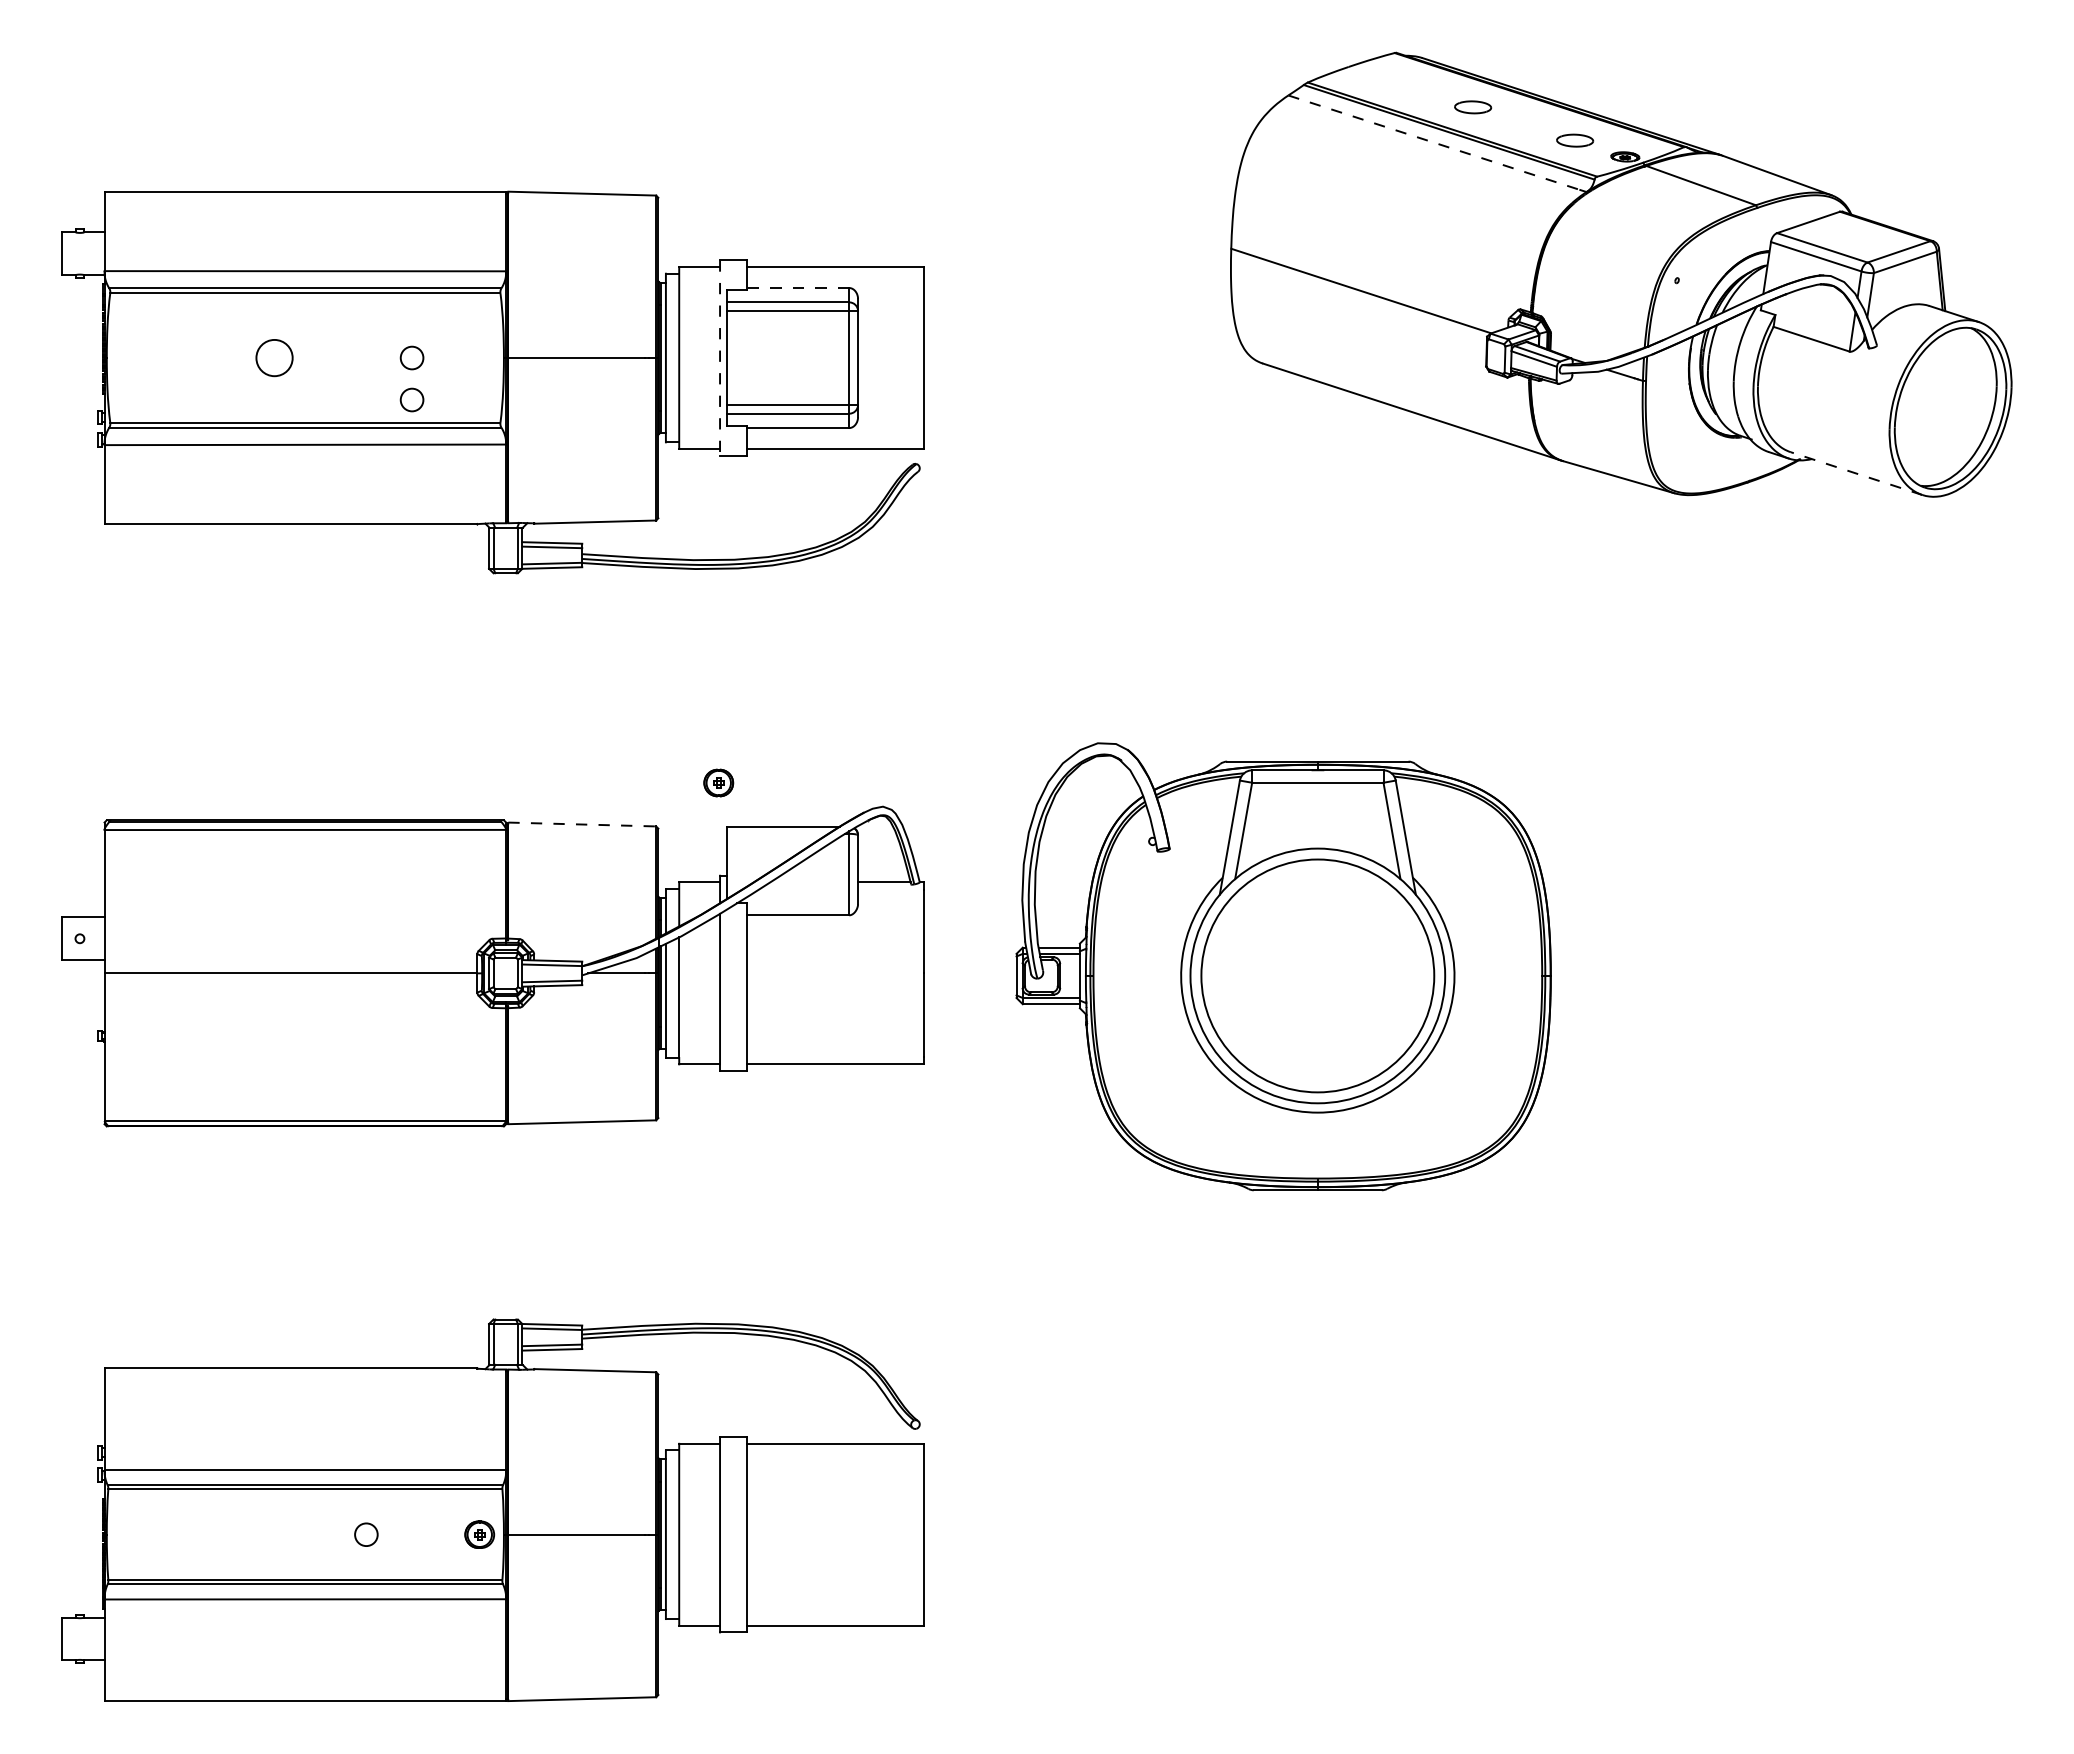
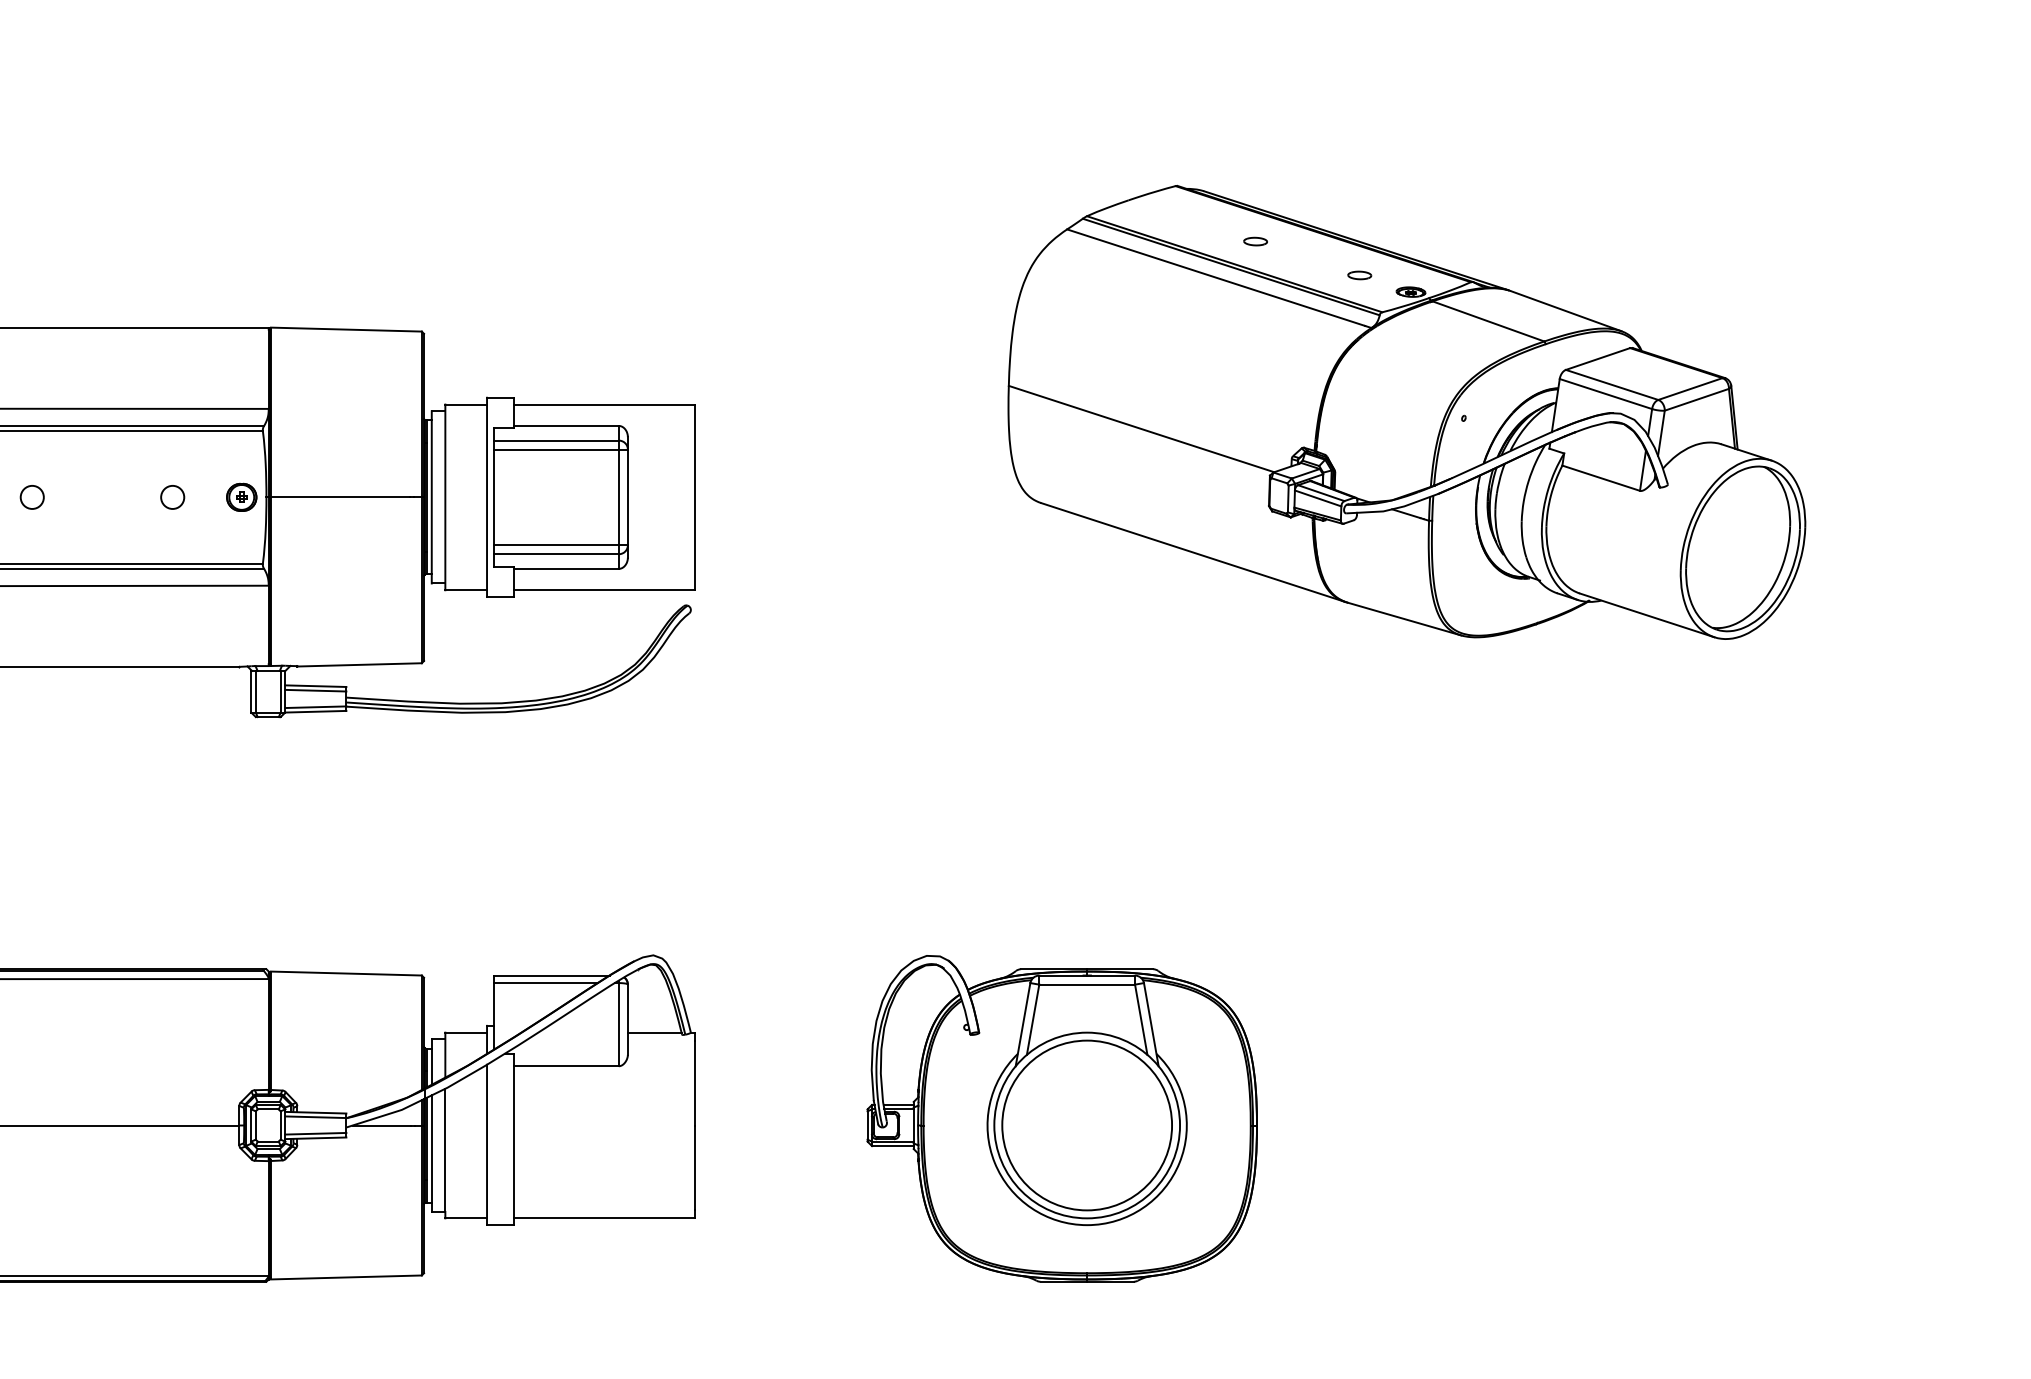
part: (1472, 107) -> (1255, 241), size x0.62
part: (1574, 140) -> (1359, 275), size x0.62
line: (1434, 142) -> (1216, 277), dashed -> solid
line: (797, 288) -> (566, 426), dashed -> solid
circle: (274, 357) -> (32, 496), size x0.62
line: (720, 358) -> (487, 497), dashed -> solid
circle: (411, 399) -> (172, 539), removed
line: (1856, 473) -> (1647, 615), dashed -> solid
part: (718, 782) -> (241, 496), moved
line: (582, 824) -> (346, 973), dashed -> solid
line: (777, 833) -> (545, 982), added
part: (1283, 966) -> (1062, 1118), size x0.71

